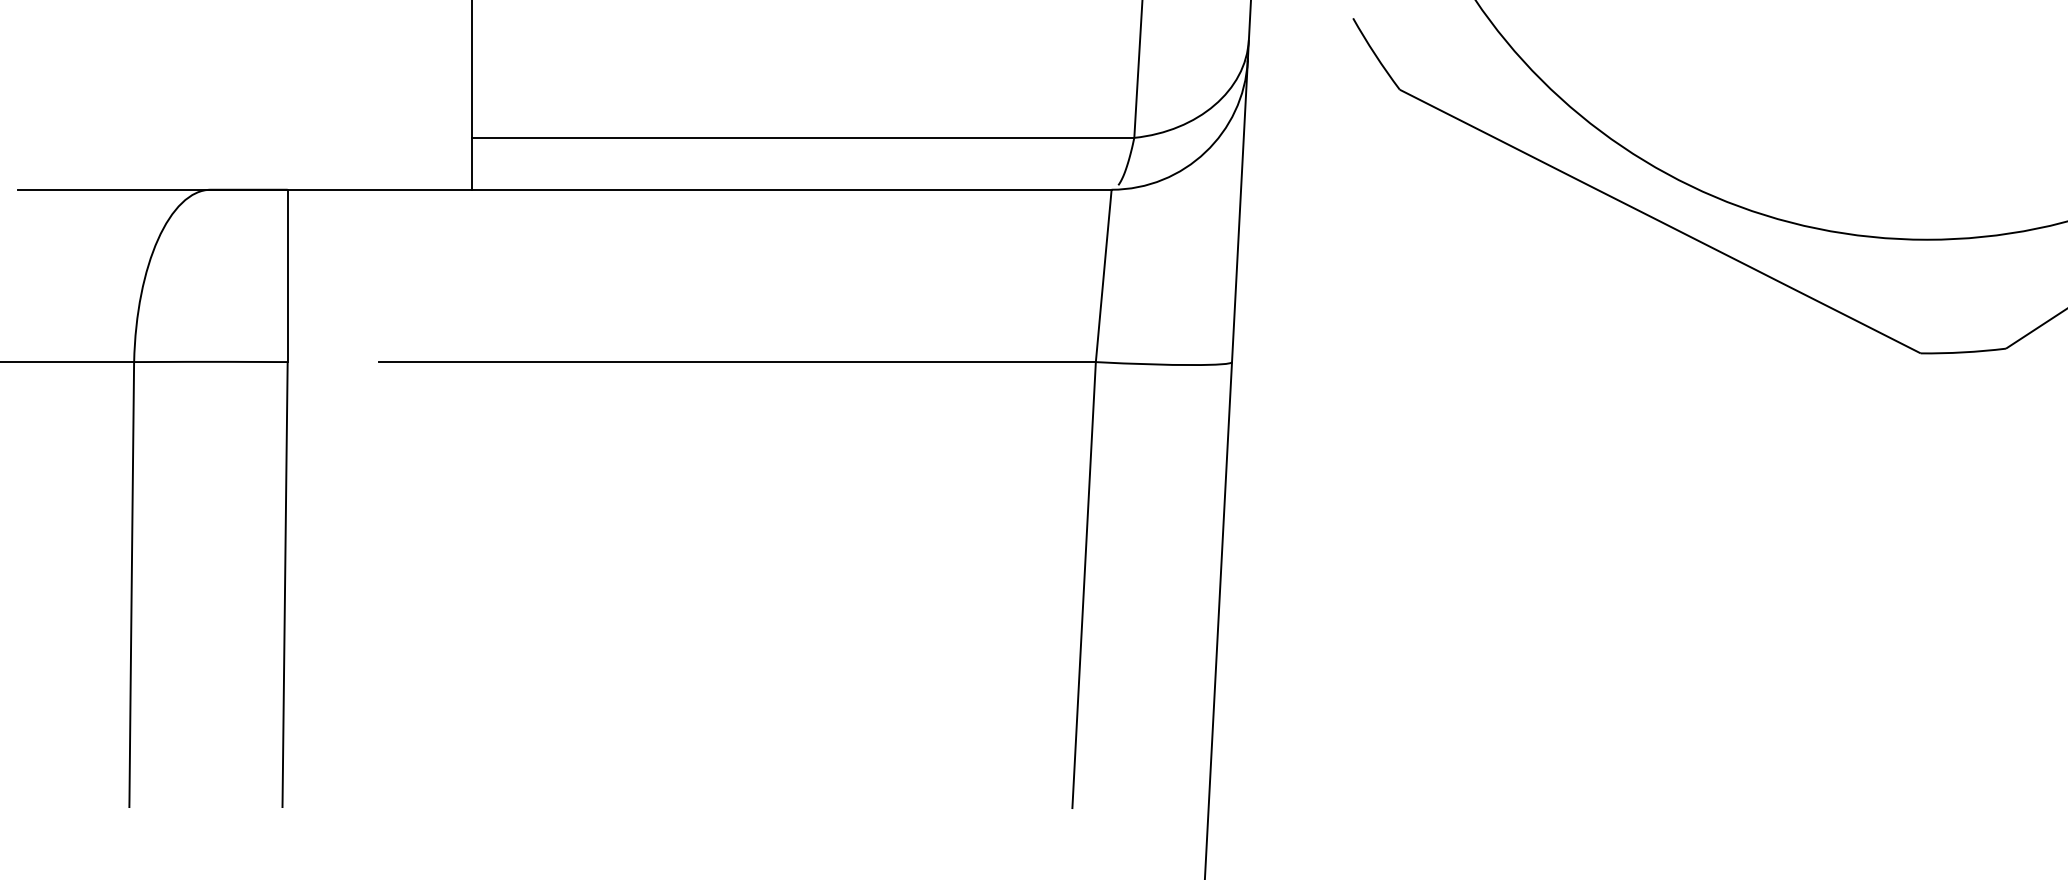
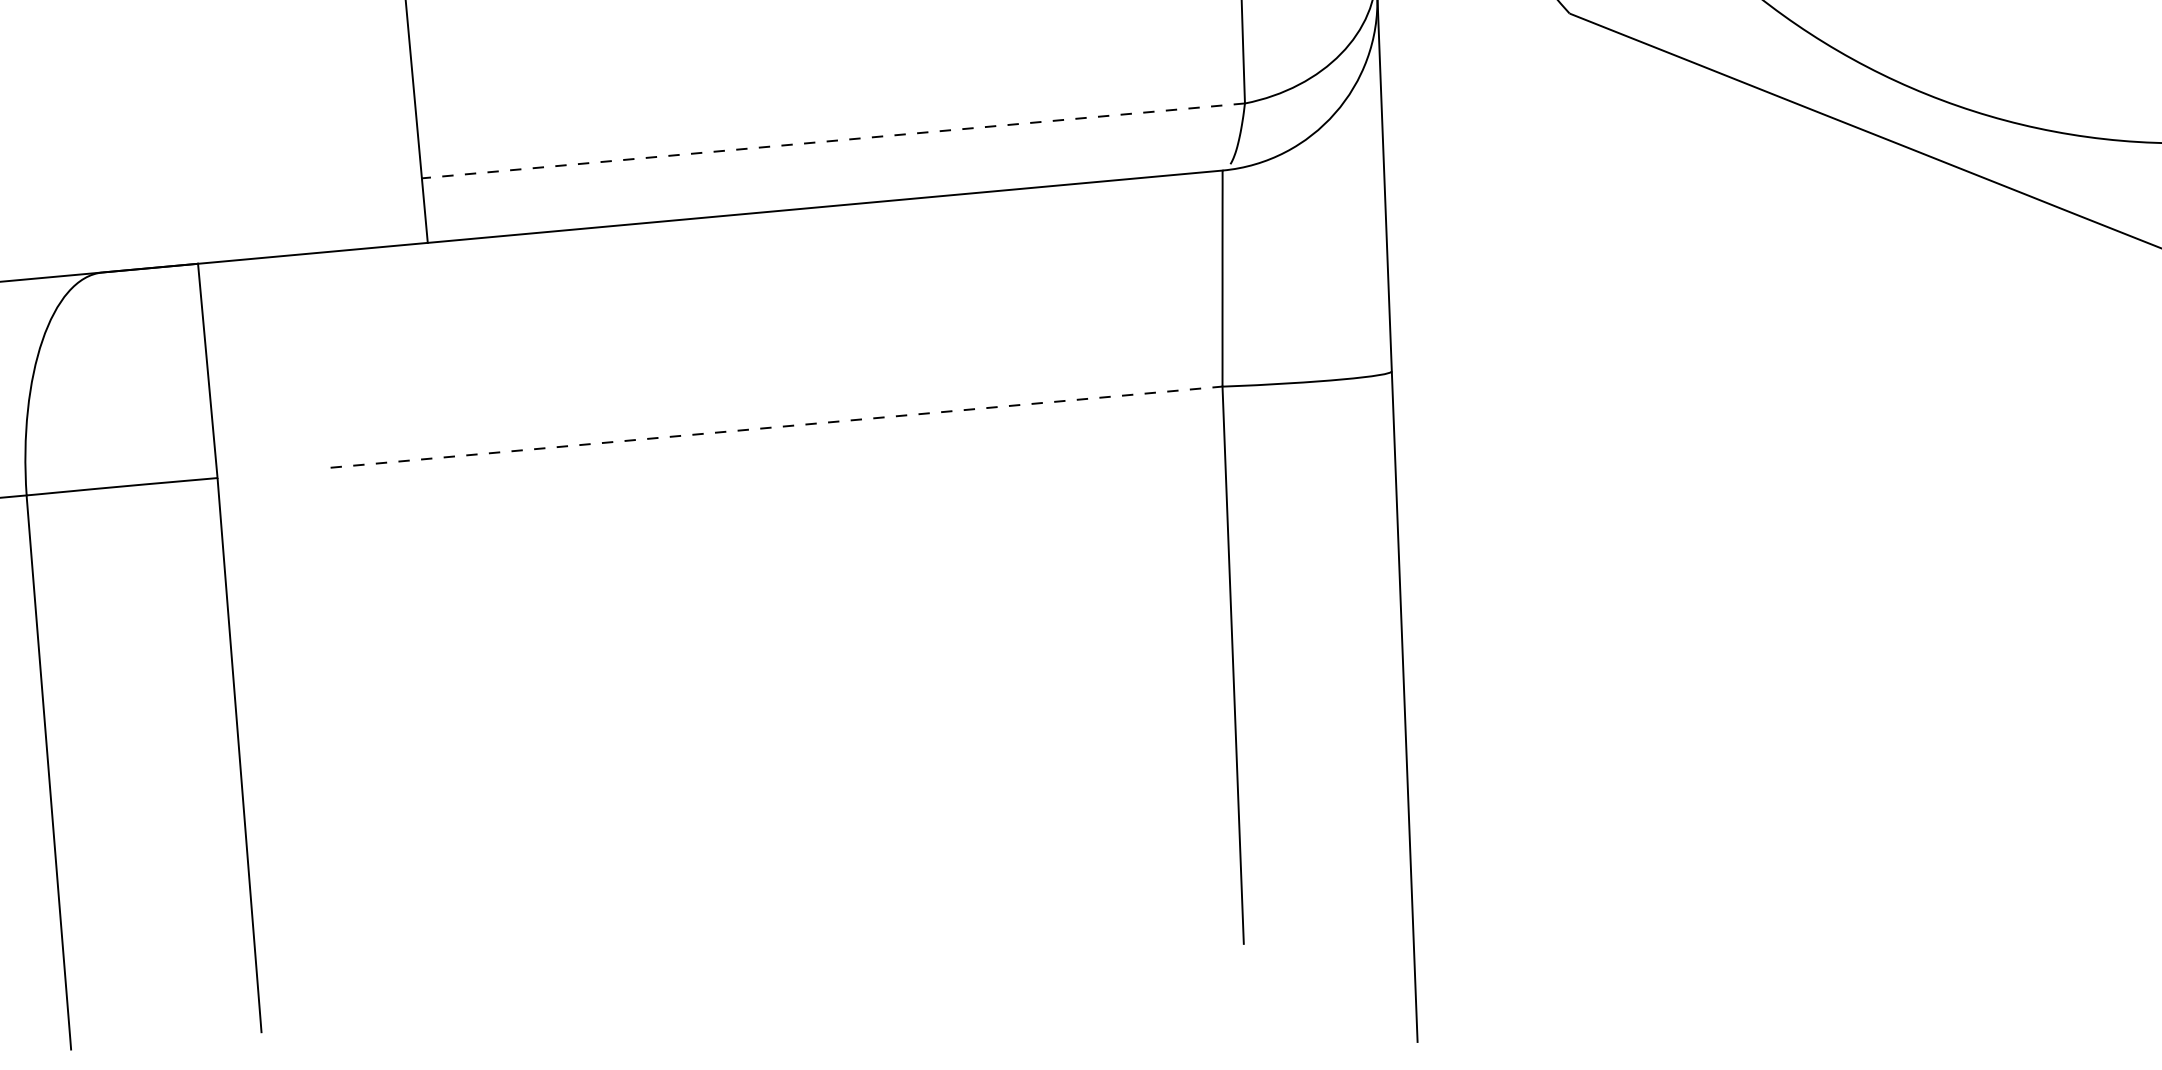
line: (803, 137) -> (833, 140), solid -> dashed
line: (737, 362) -> (776, 427), solid -> dashed

